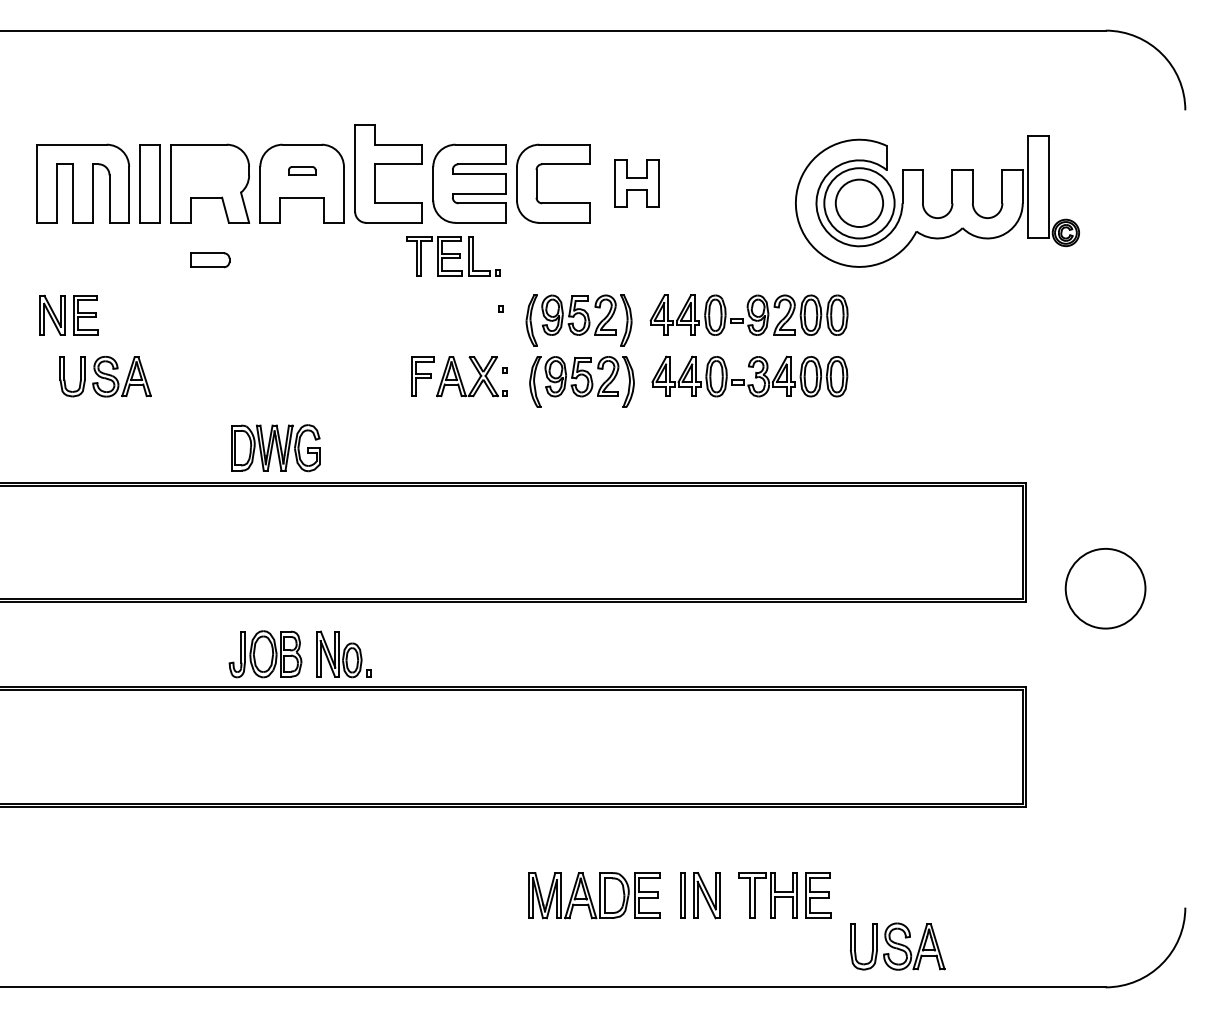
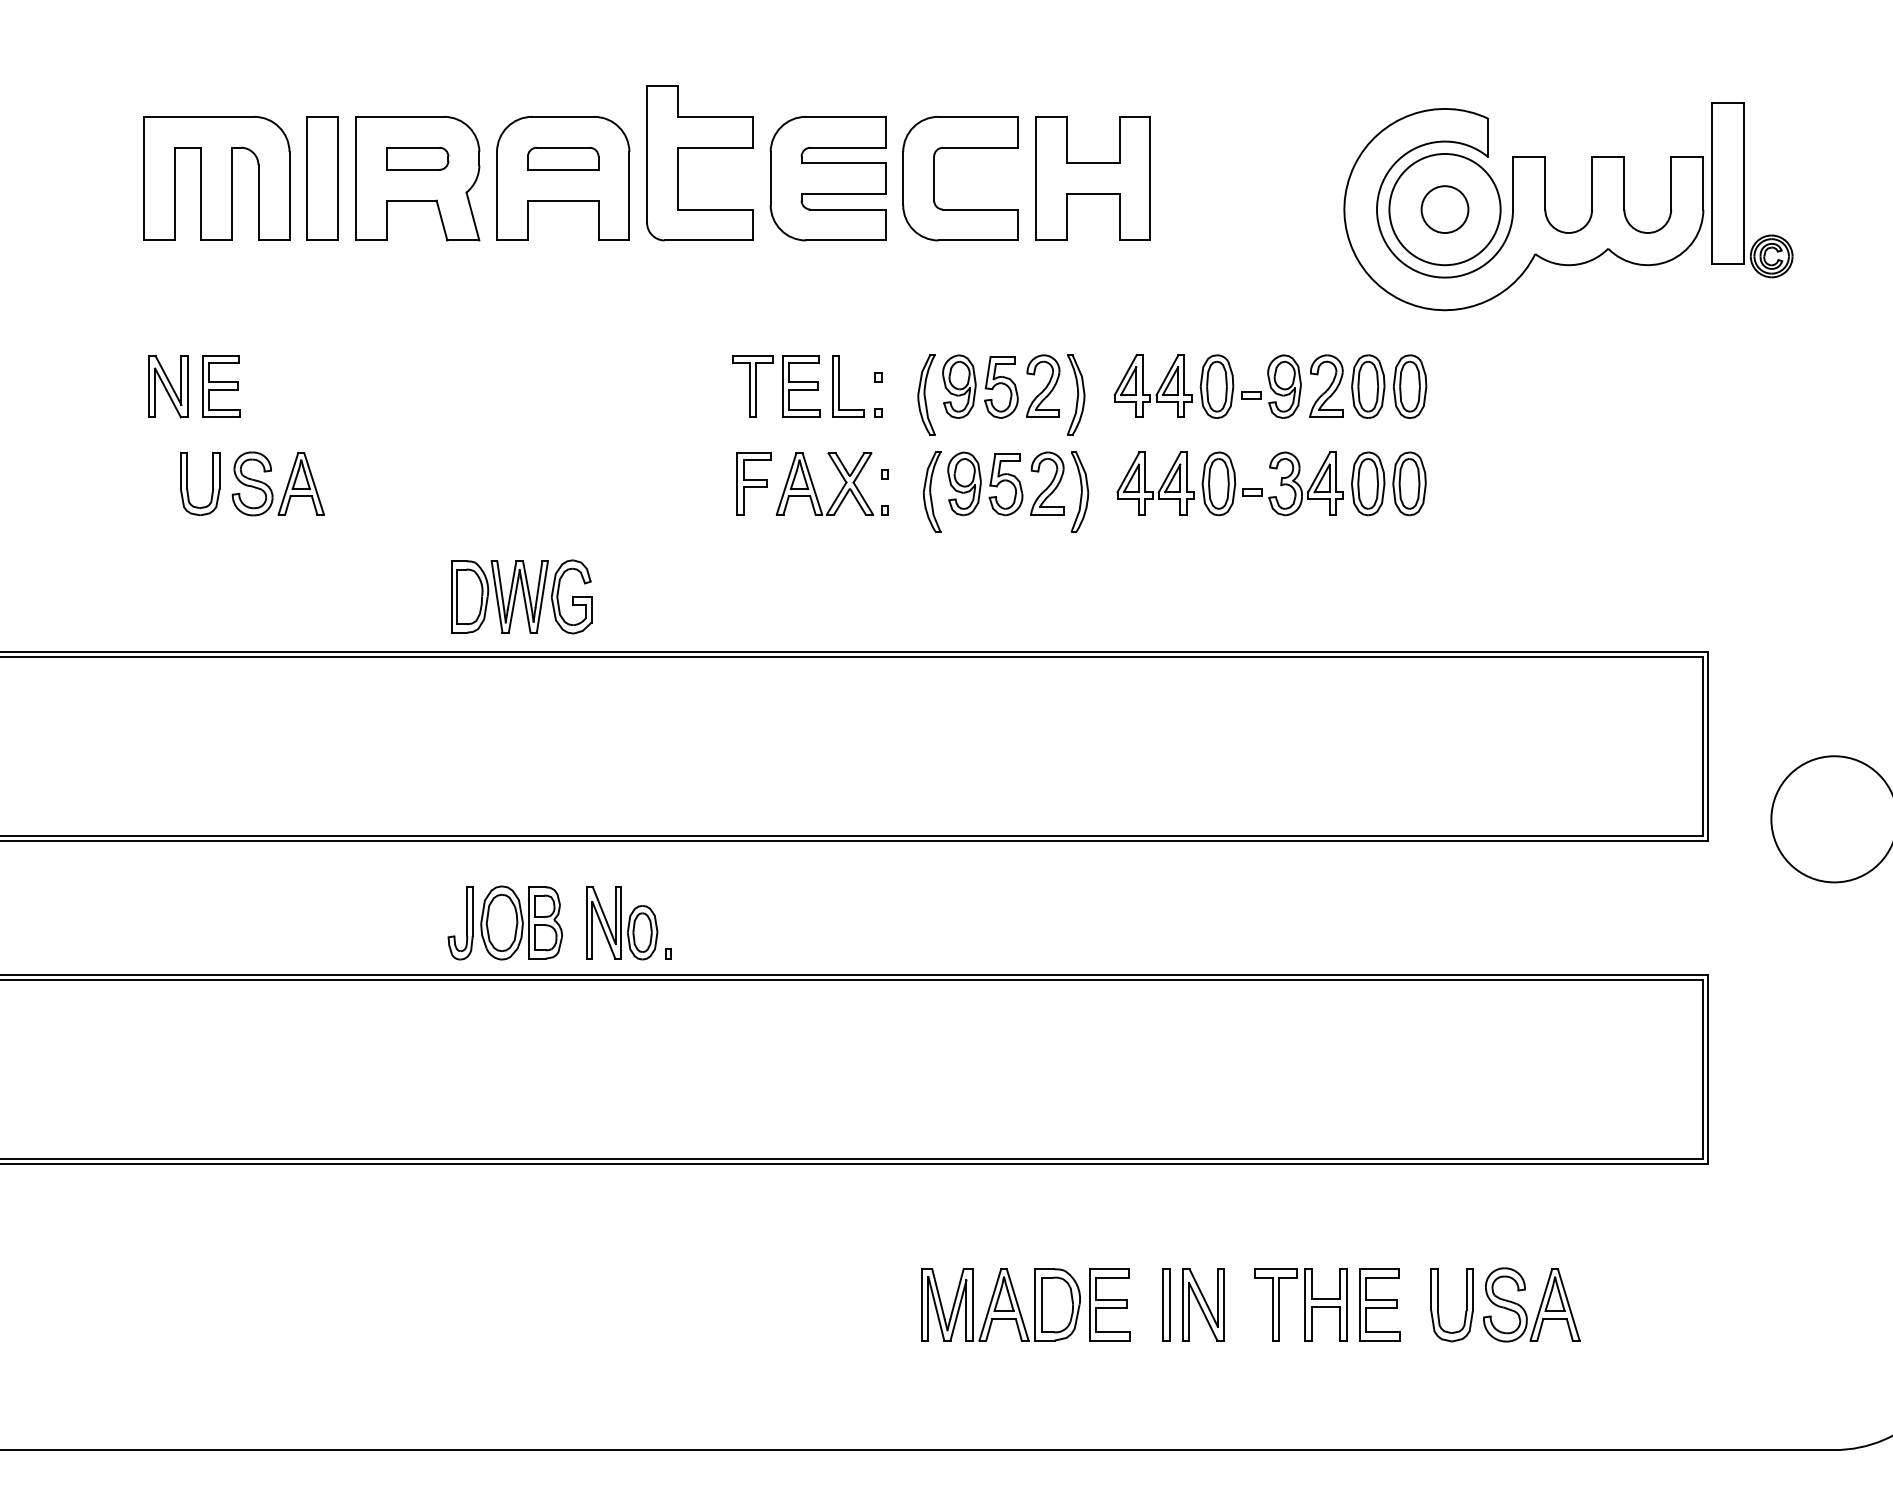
part: (302, 170) -> (563, 157), size x1.67
part: (636, 183) -> (1092, 178), size x1.67
circle: (859, 203) -> (1445, 209), size x0.62
part: (453, 256) -> (807, 387), moved
part: (210, 260) -> (418, 159), moved
part: (897, 946) -> (1505, 1304), moved

